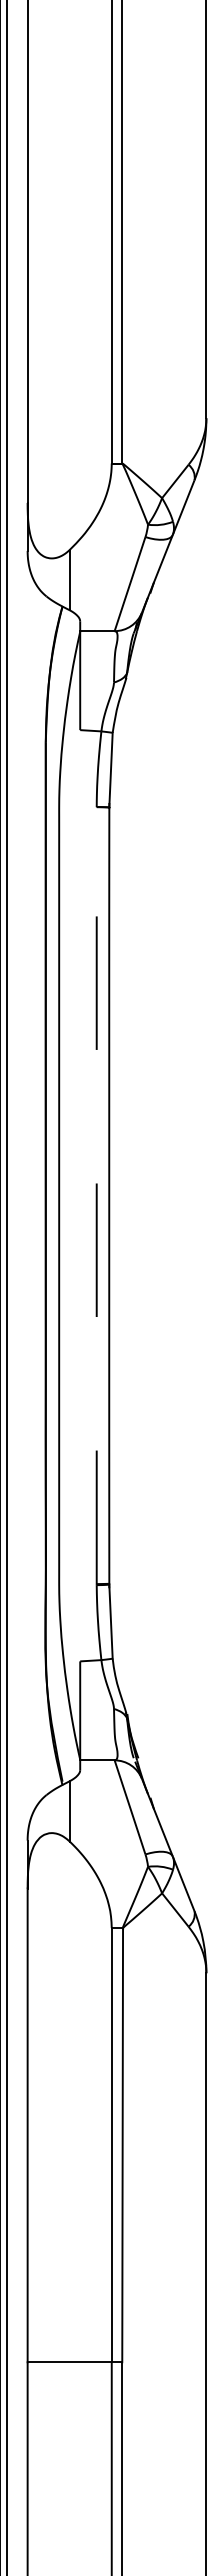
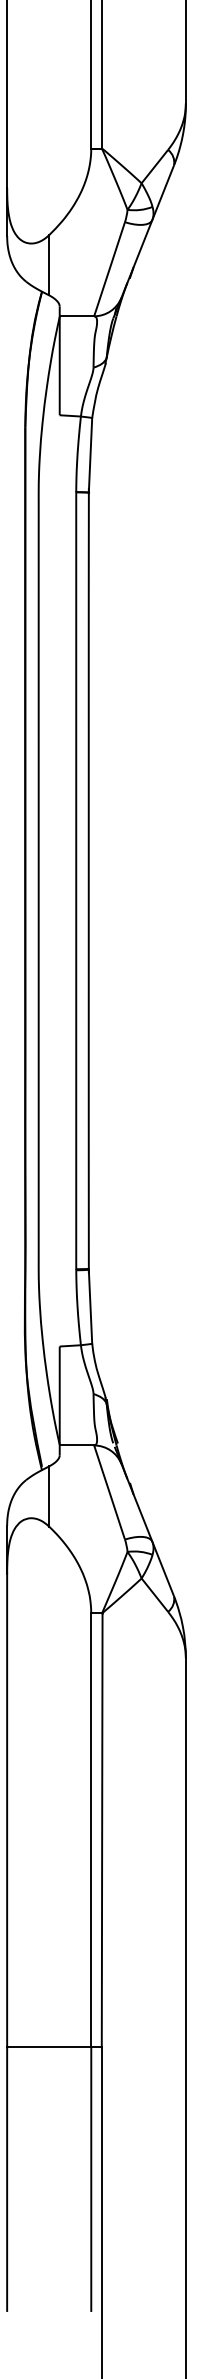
line: (96, 1195) -> (76, 880), dashed -> solid

